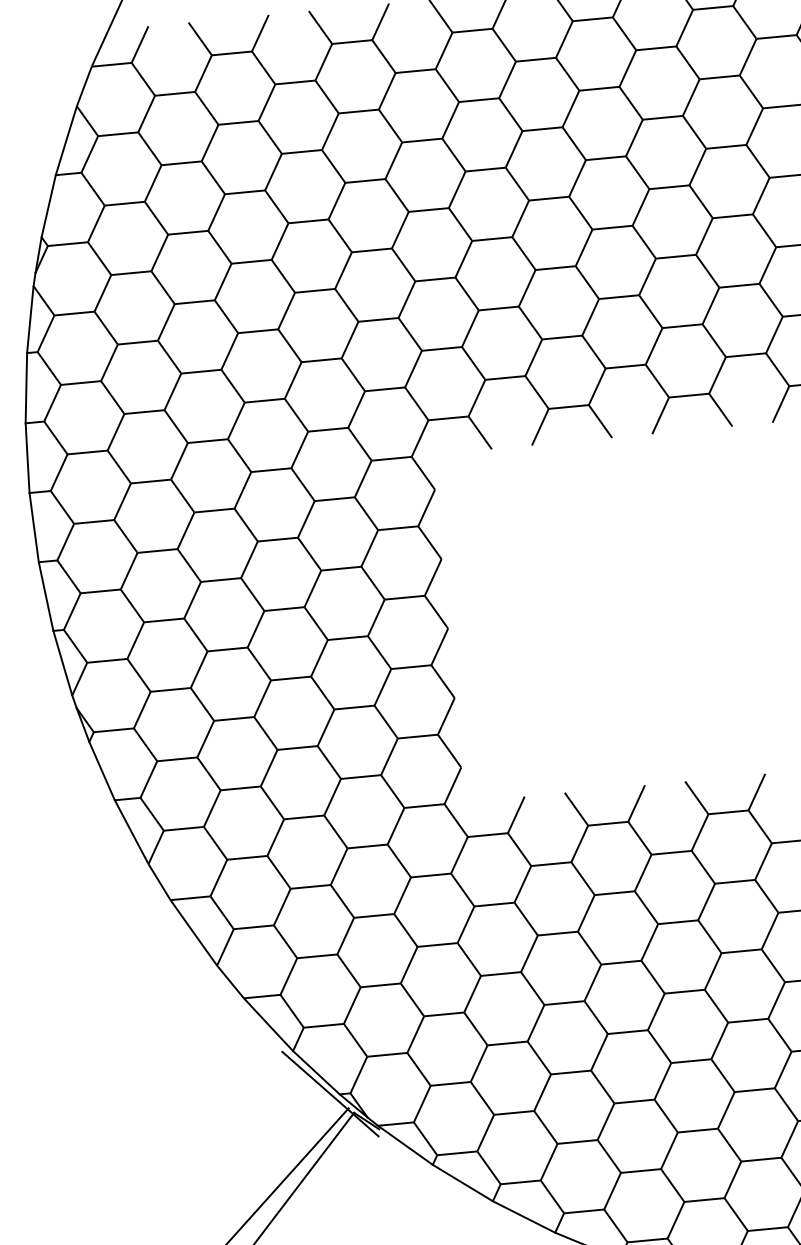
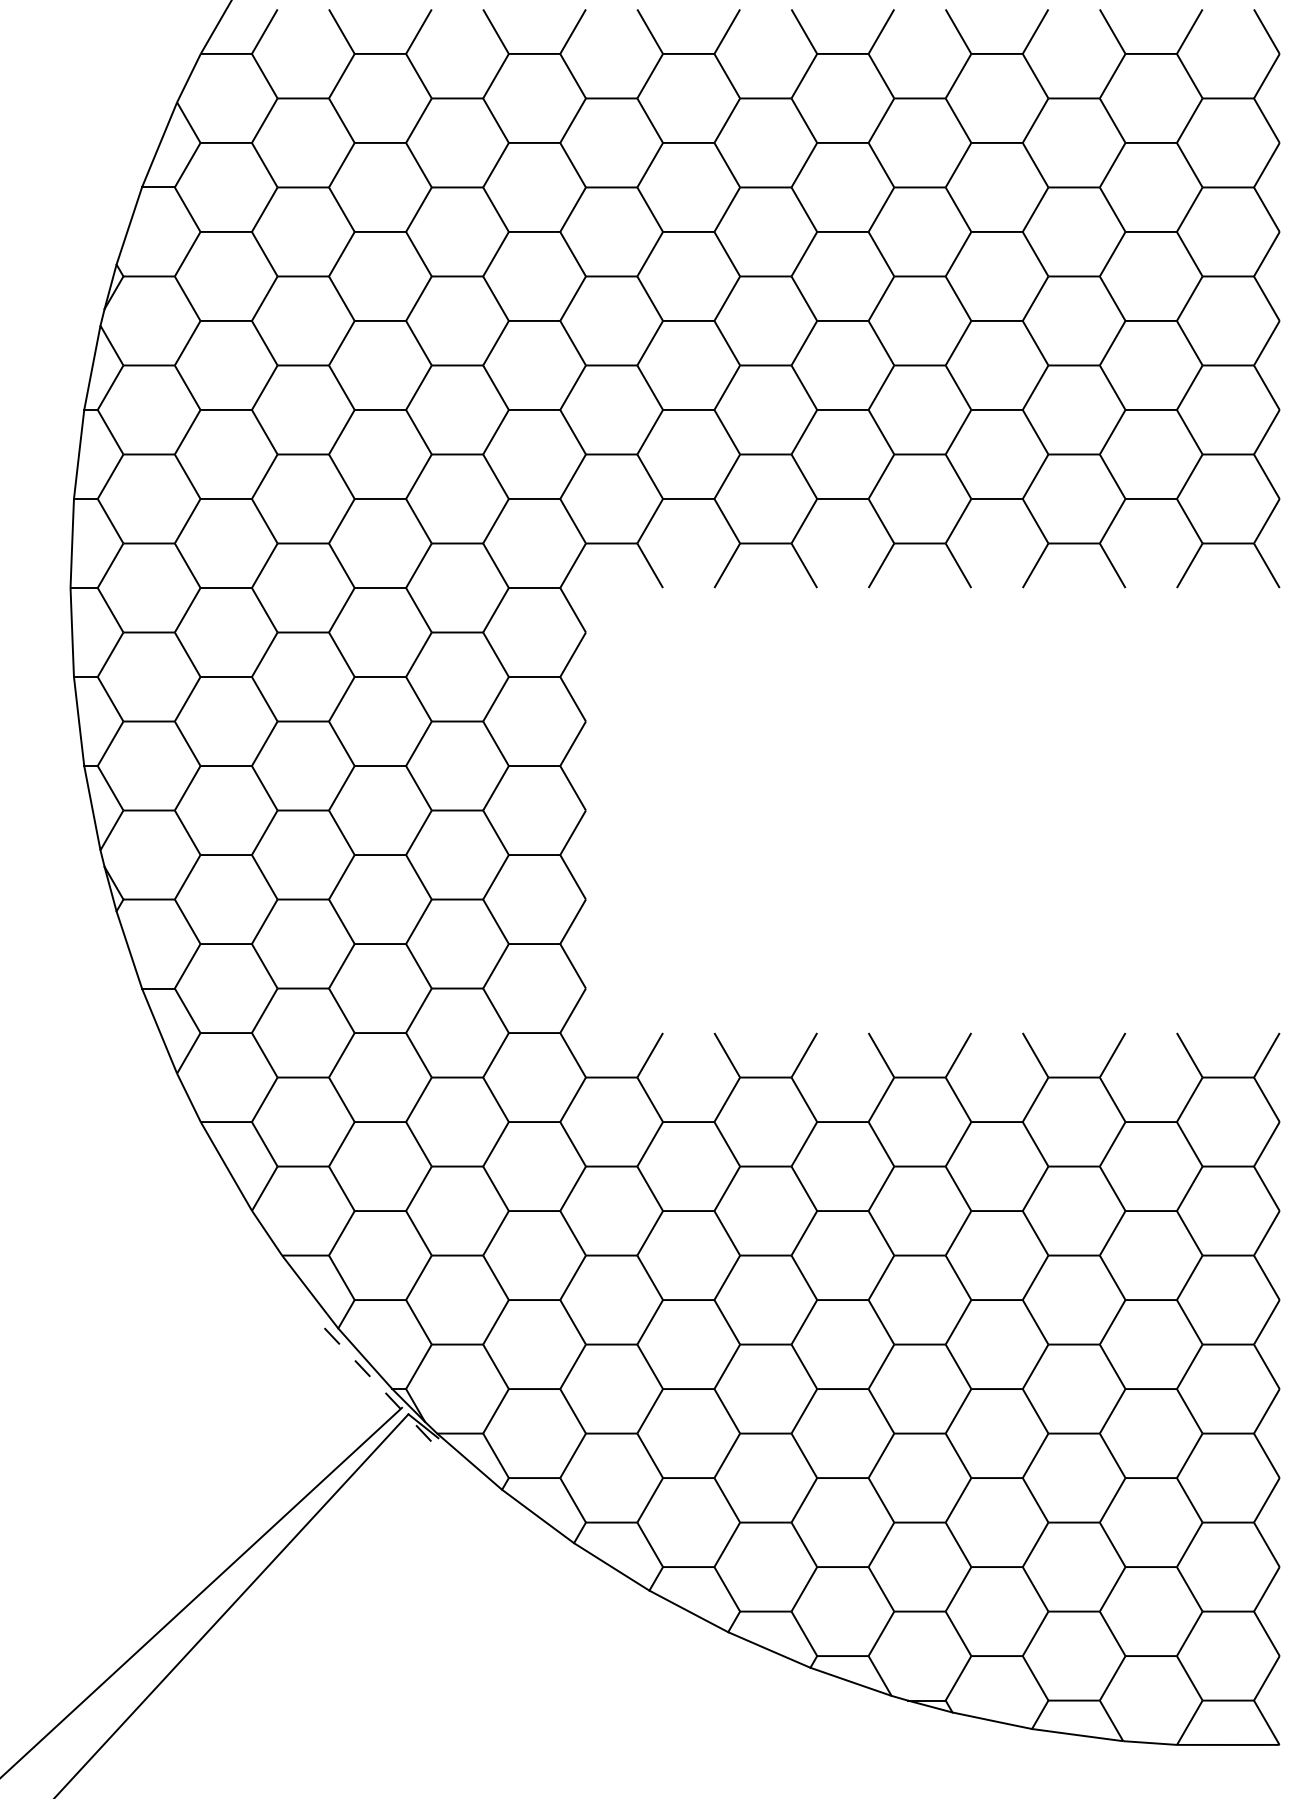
line: (330, 1094) -> (380, 1387), solid -> dashed

